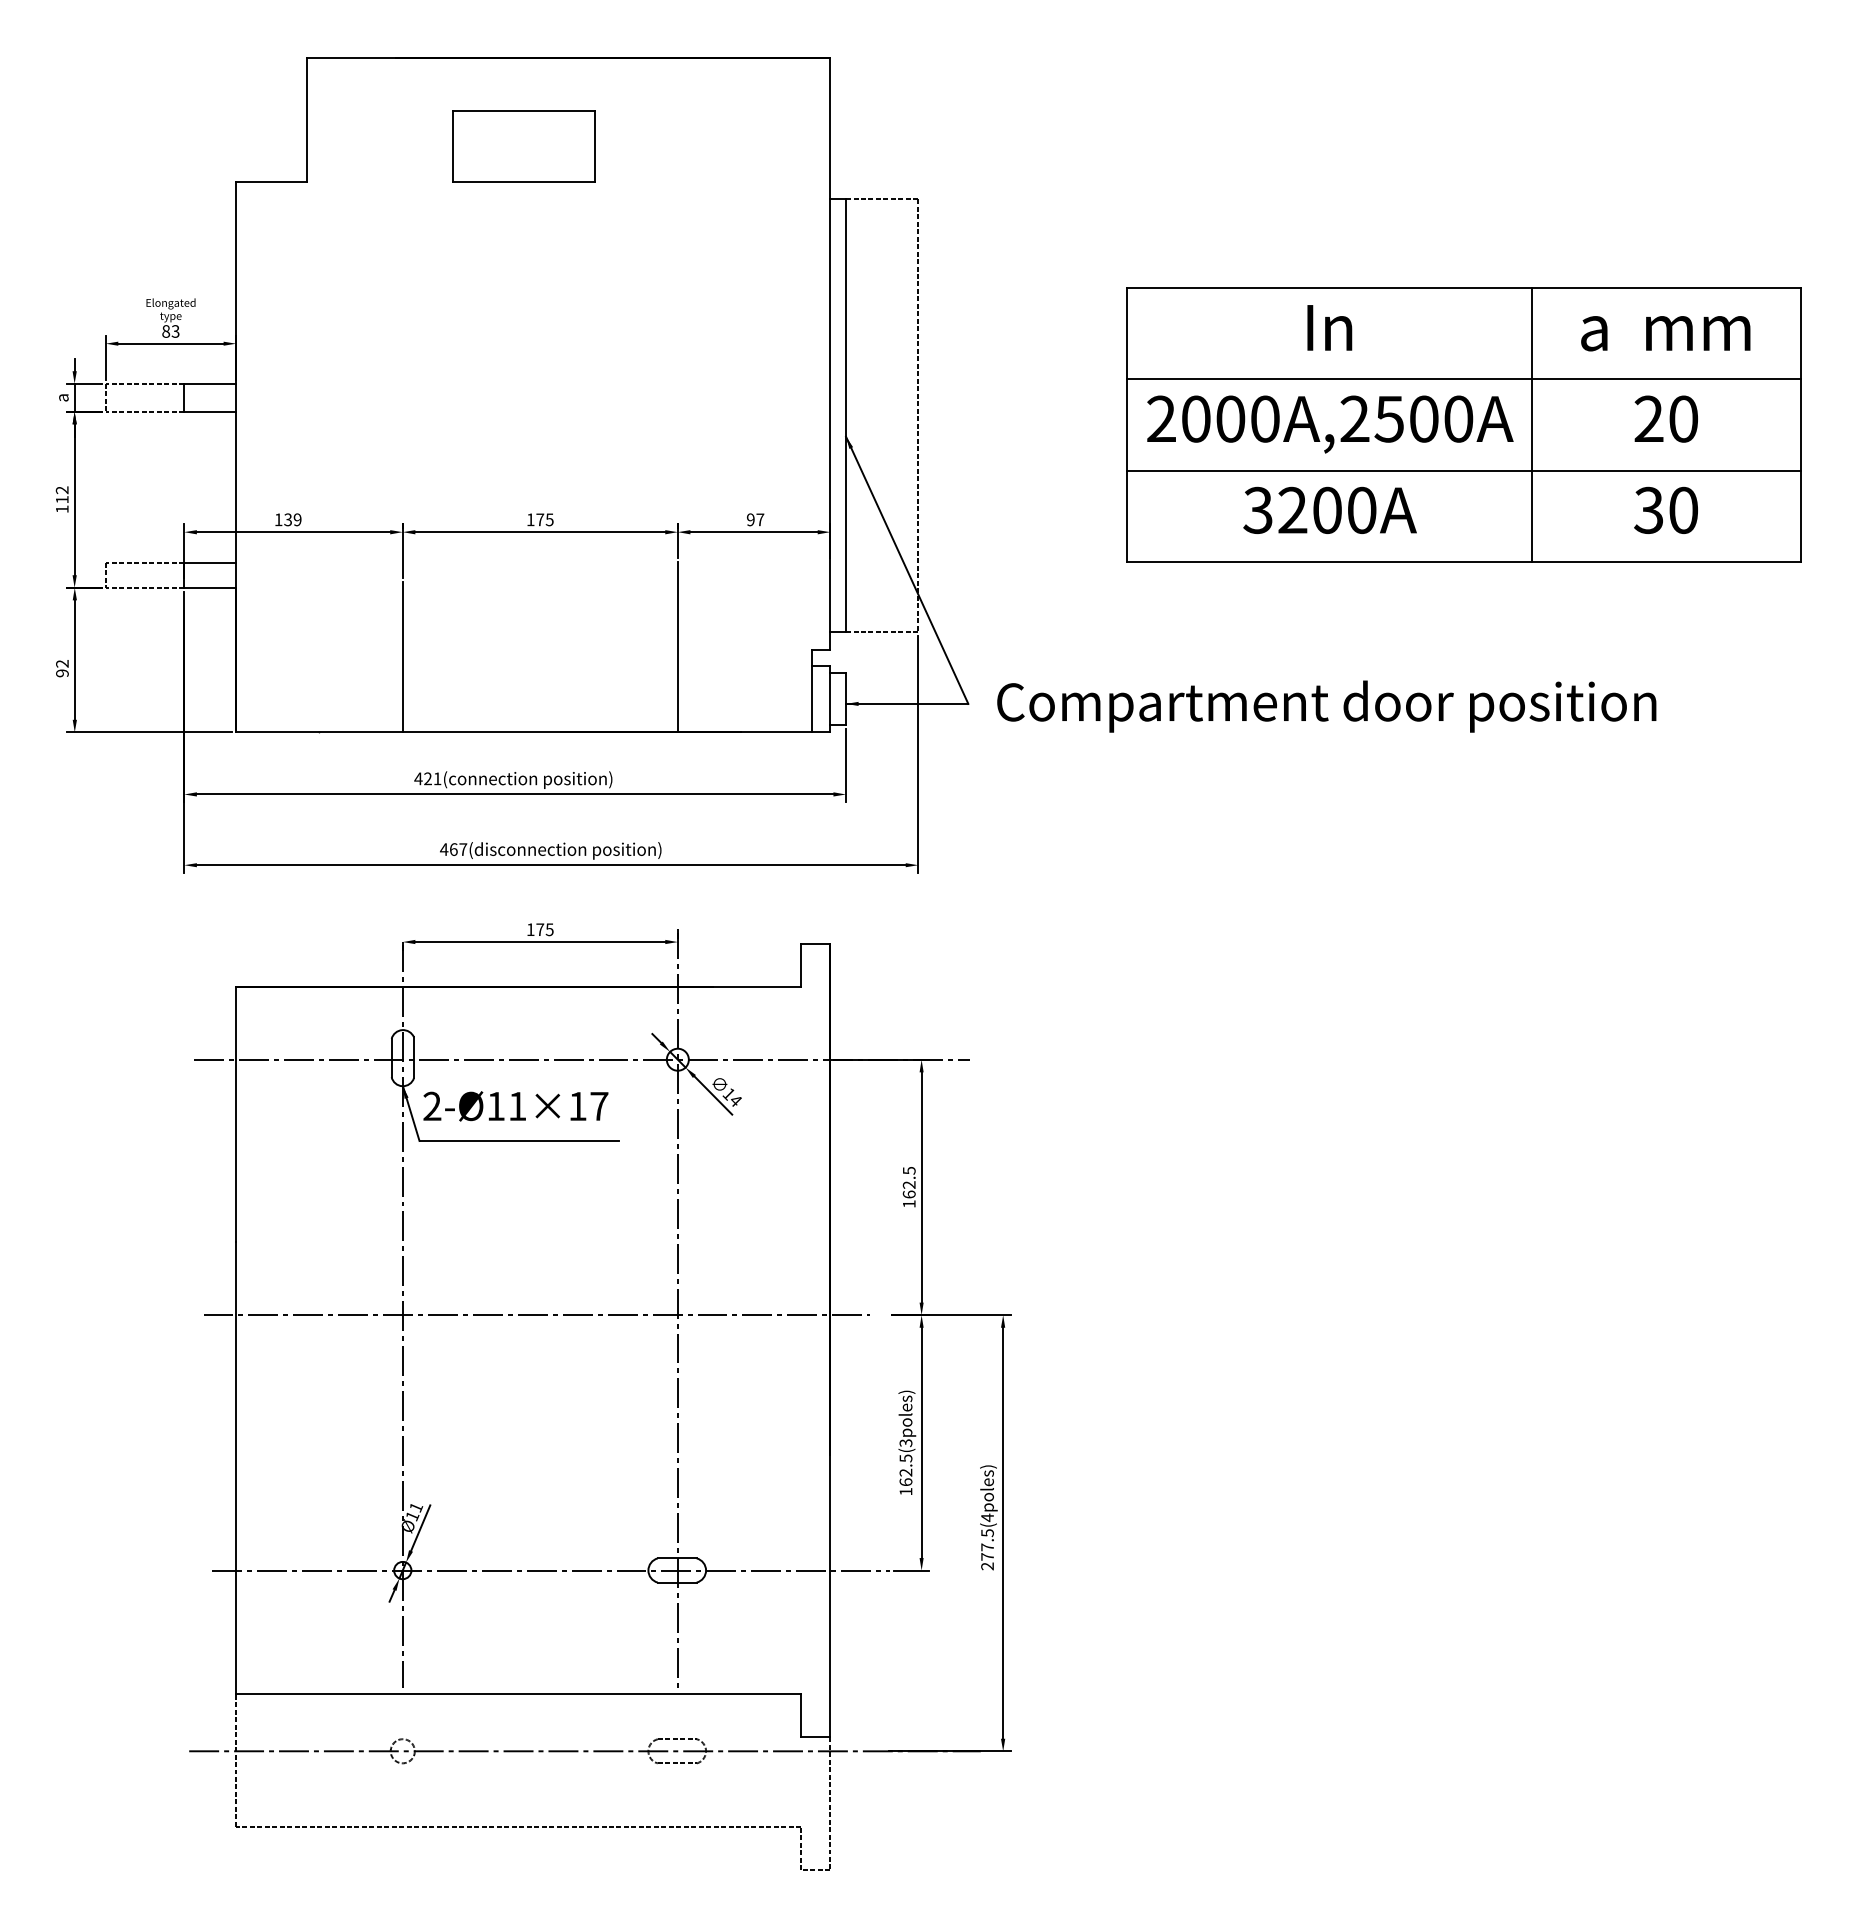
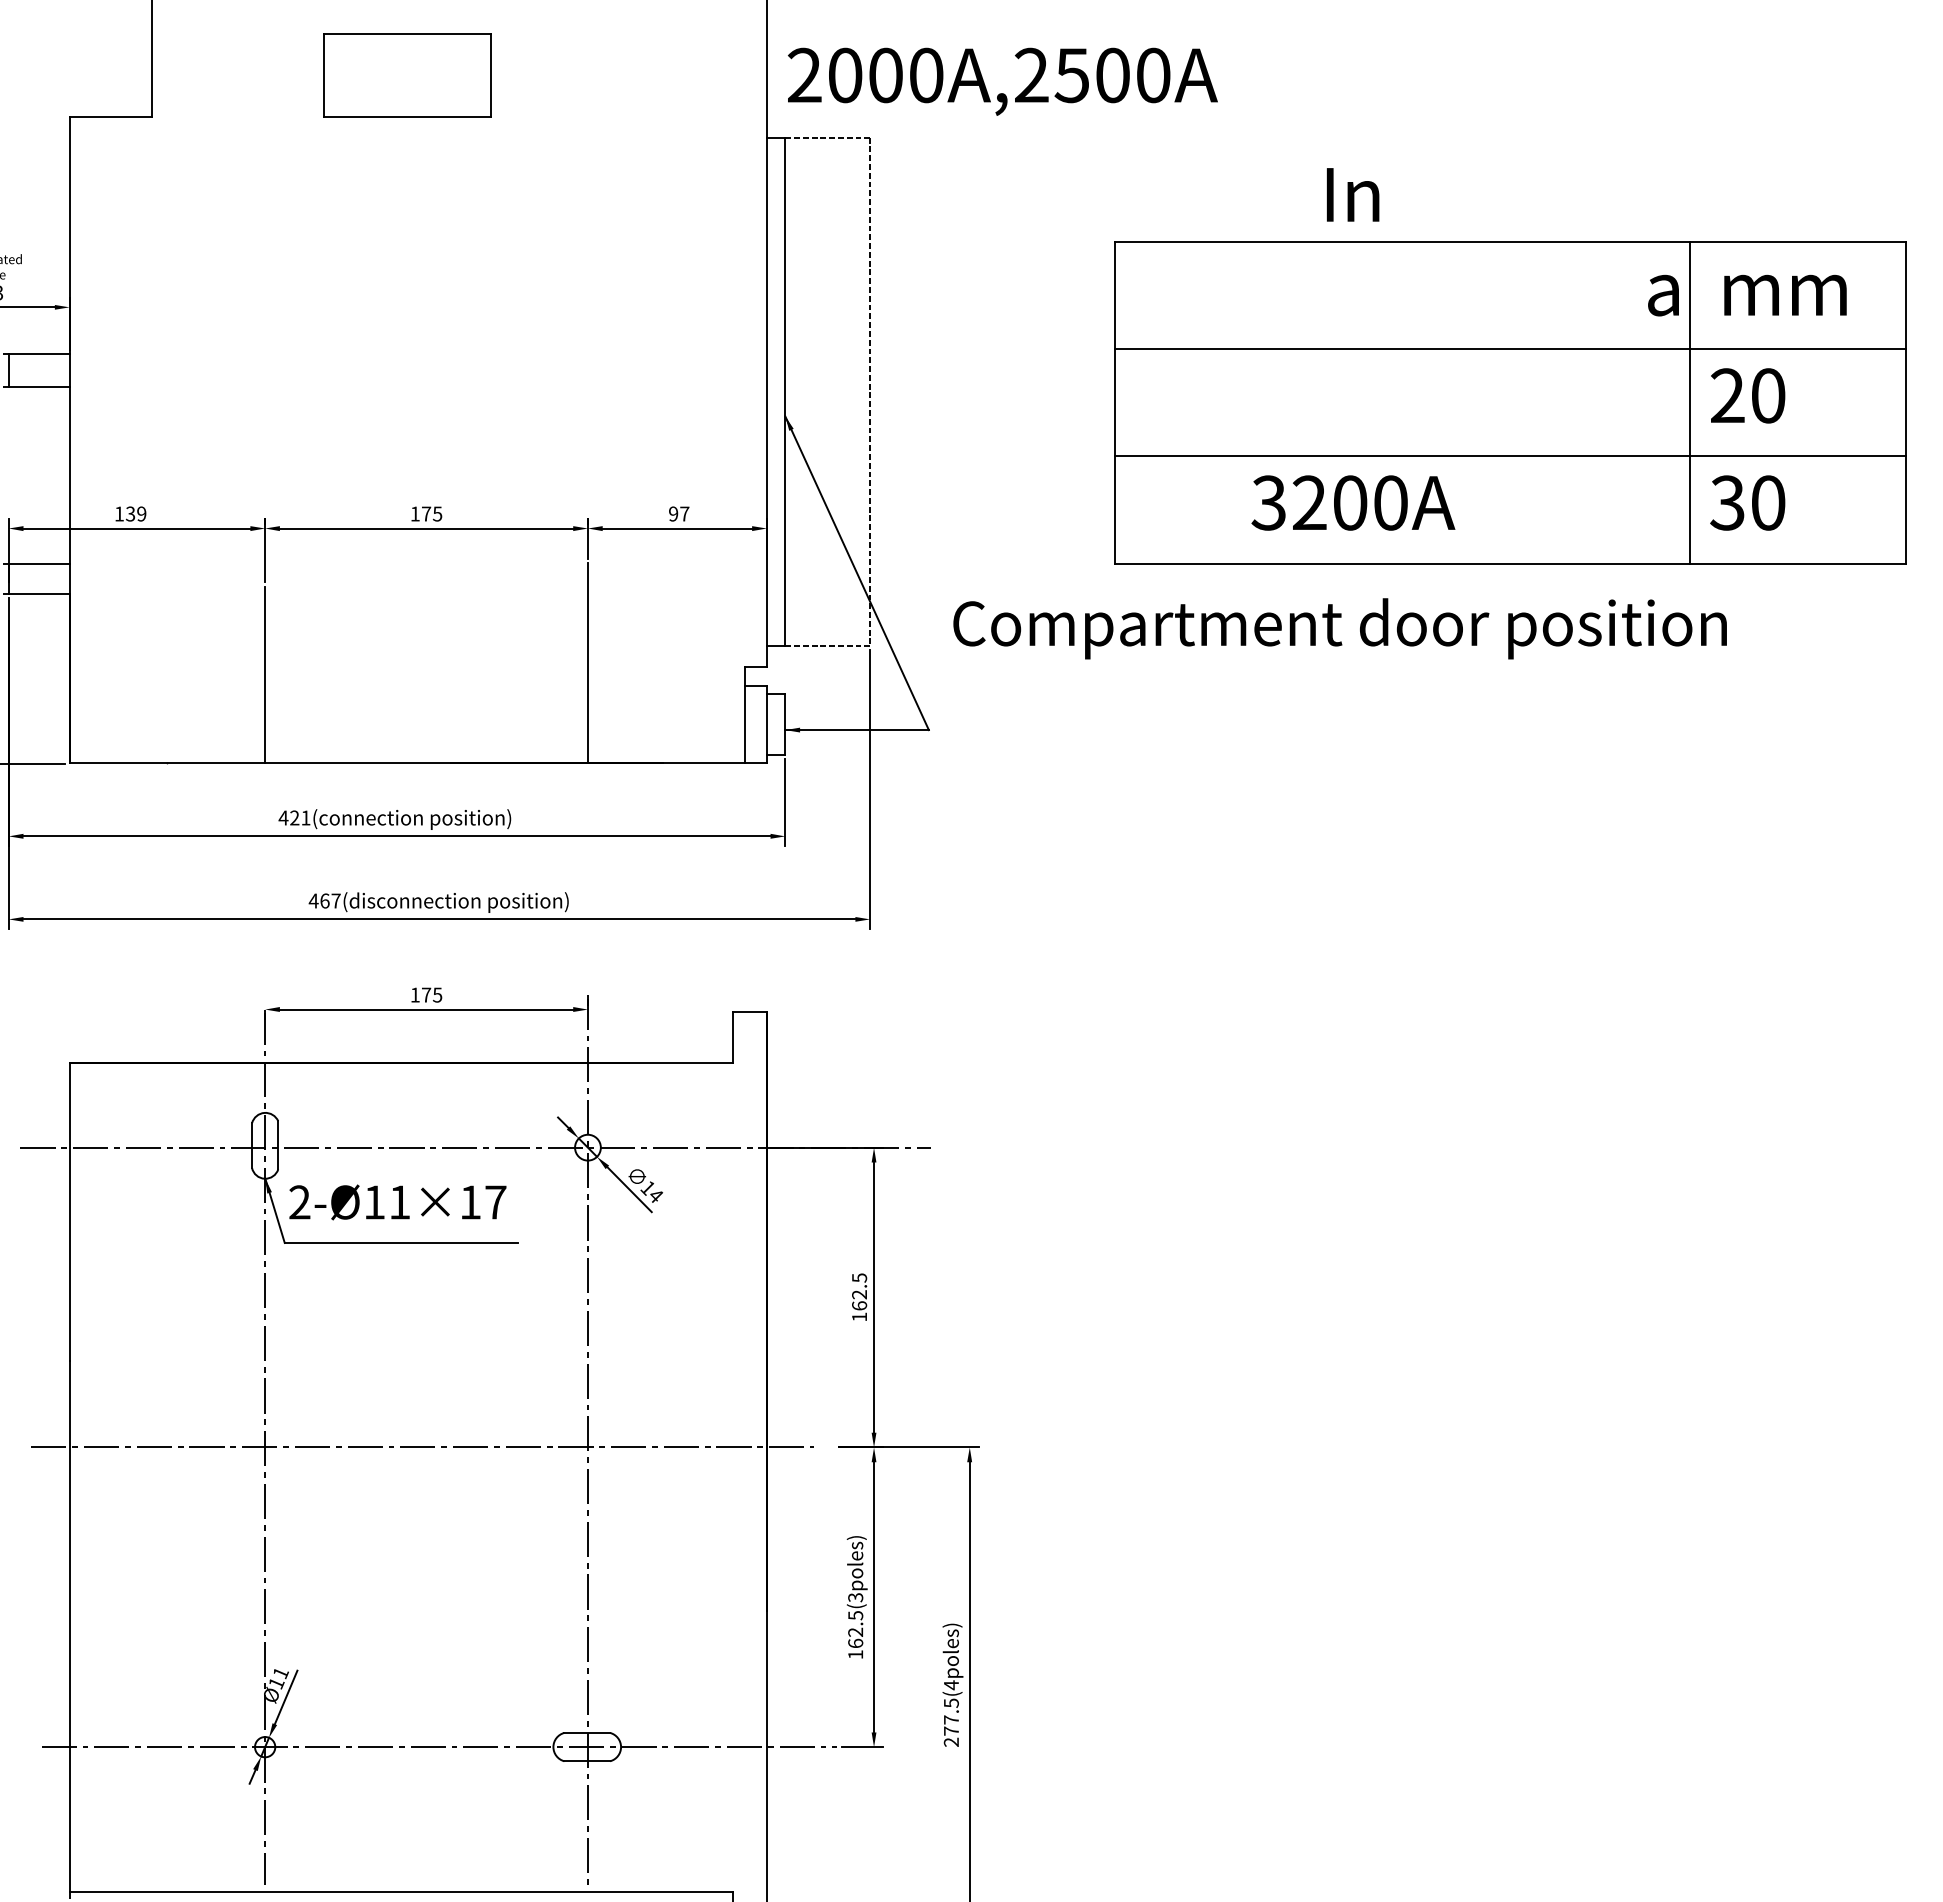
text: (1329, 327) -> (1352, 194), moved
text: (1330, 424) -> (1002, 81), moved
line: (1531, 425) -> (1689, 403), moved
text: (1326, 706) -> (1339, 628), moved

